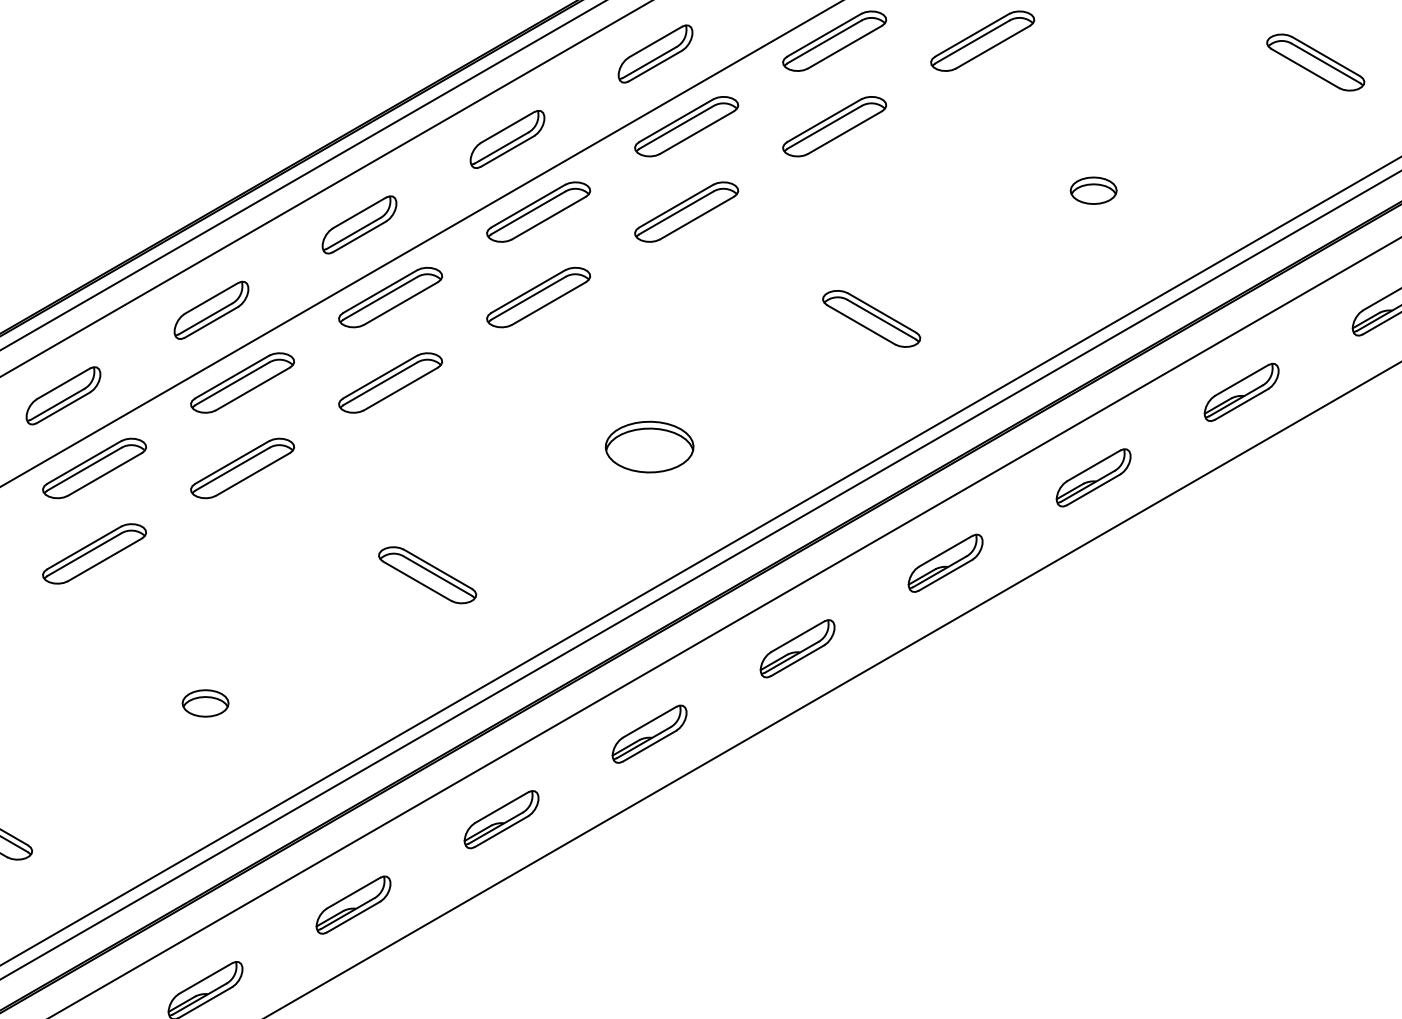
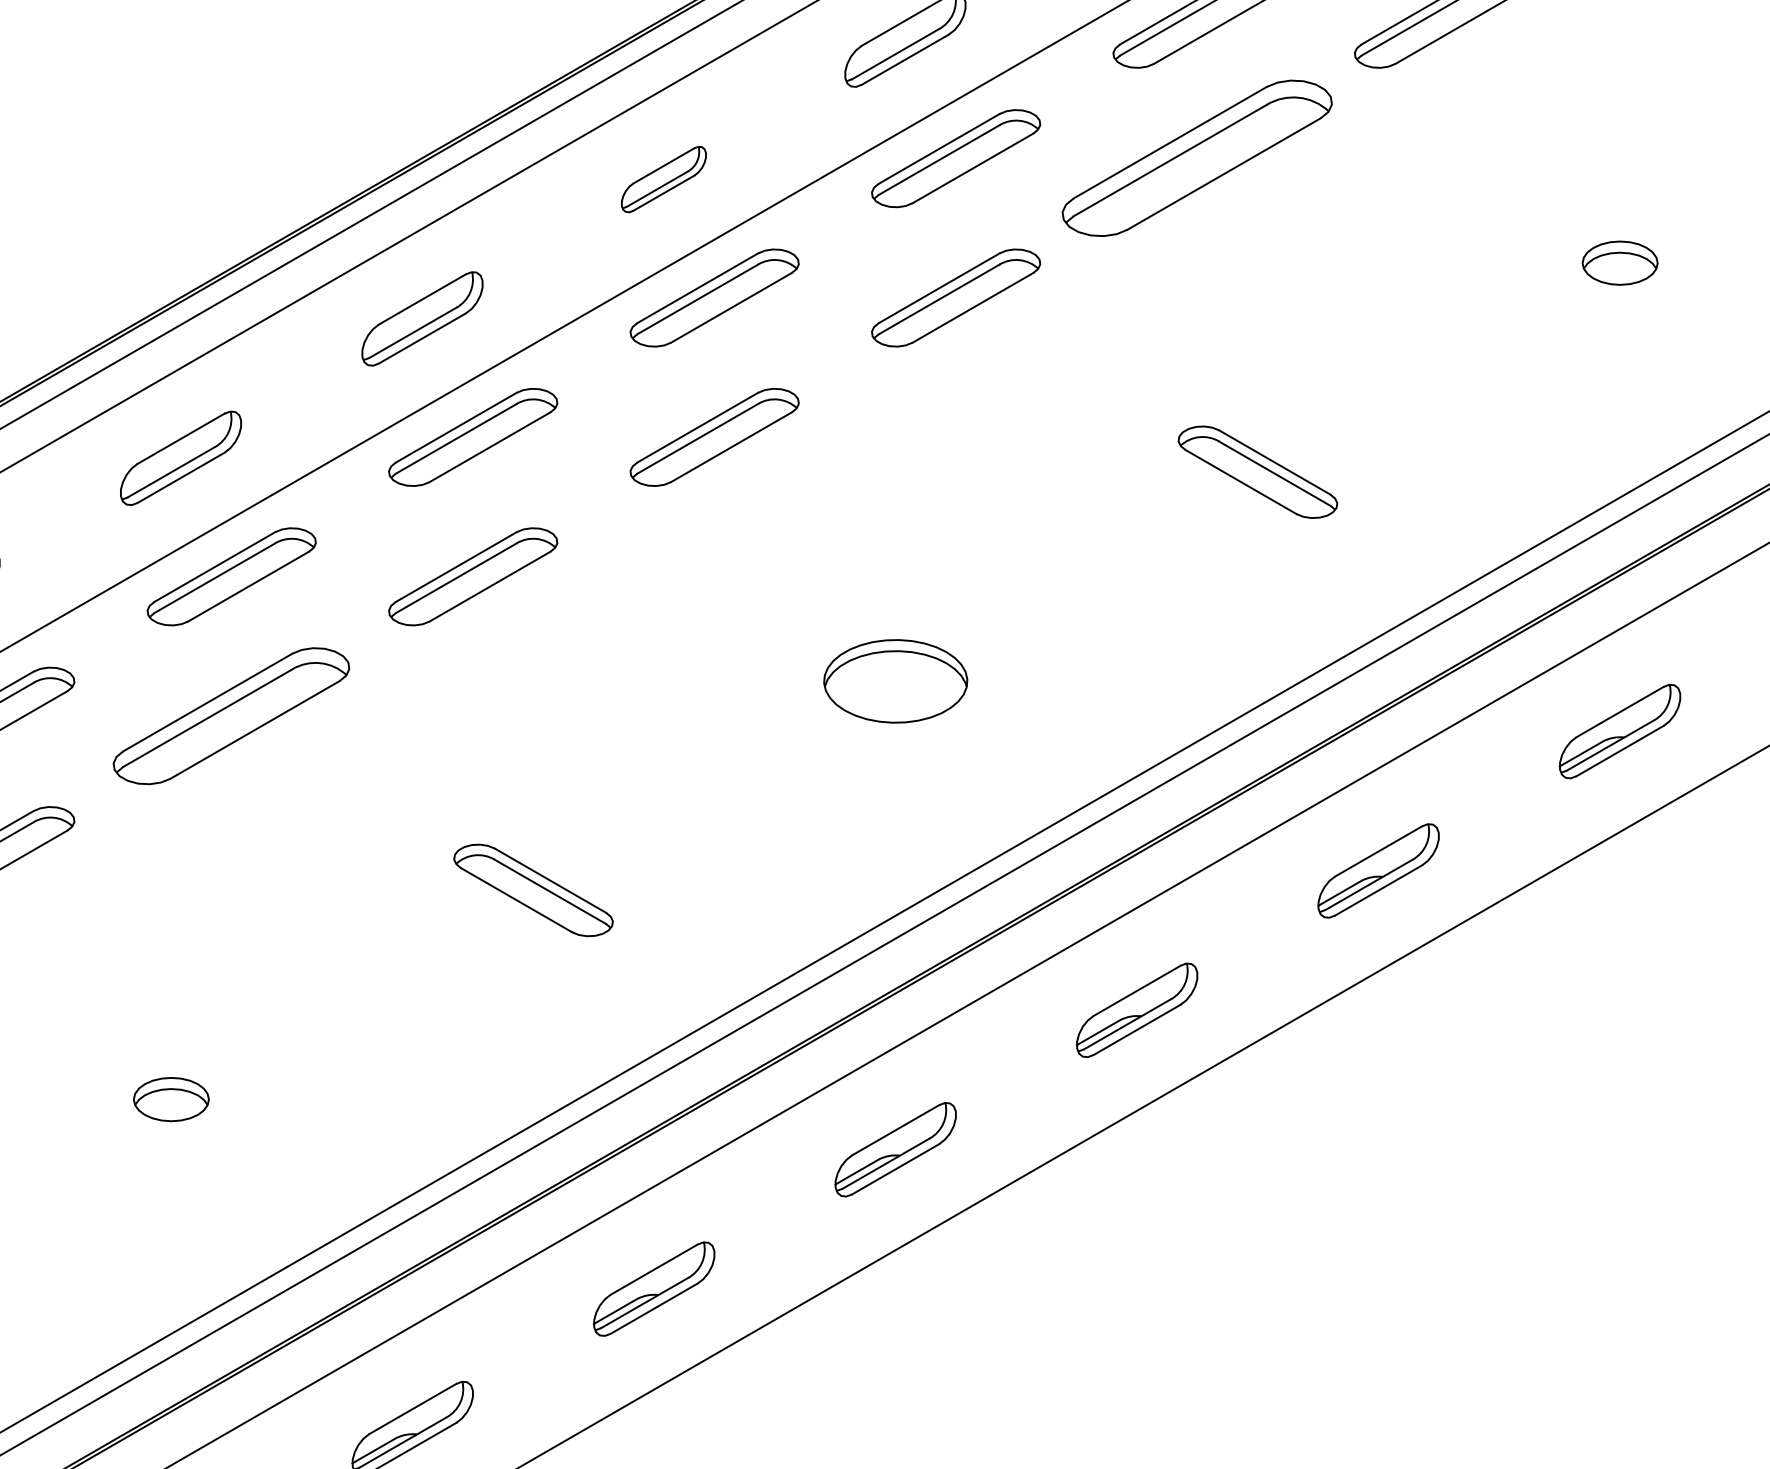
part: (834, 126) -> (1197, 158), size x1.6
part: (507, 139) -> (663, 179), size x0.7
part: (242, 468) -> (231, 716), size x1.4

